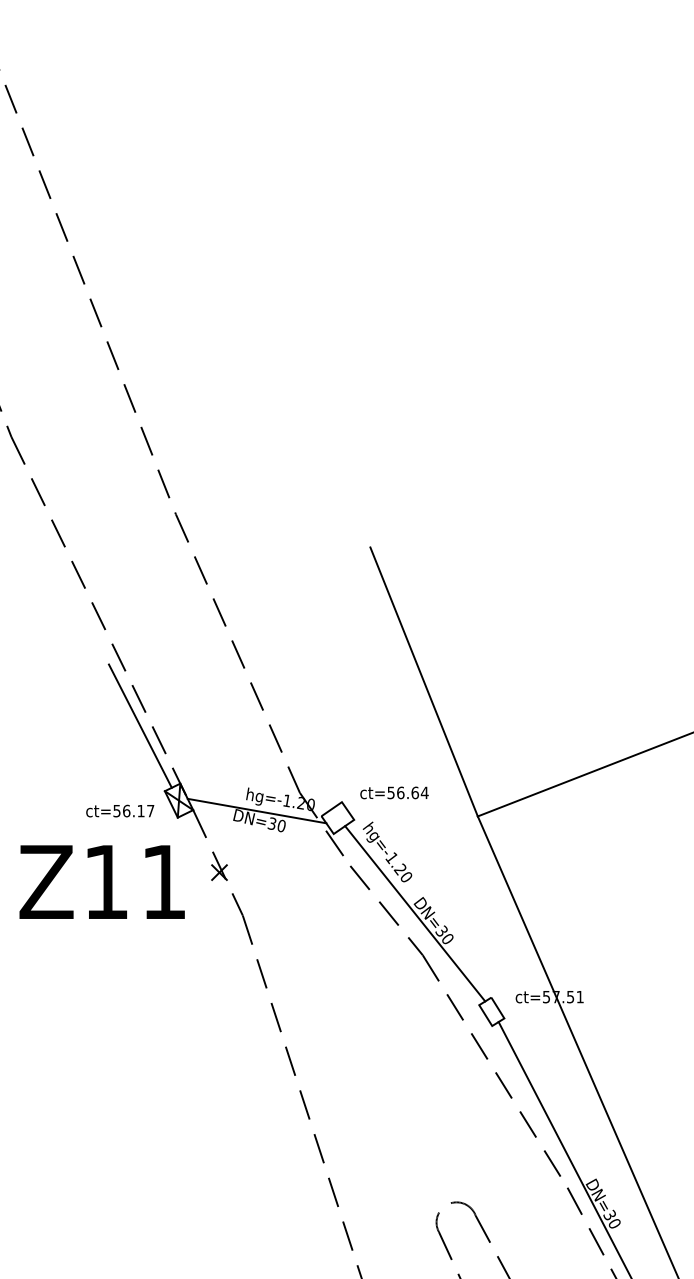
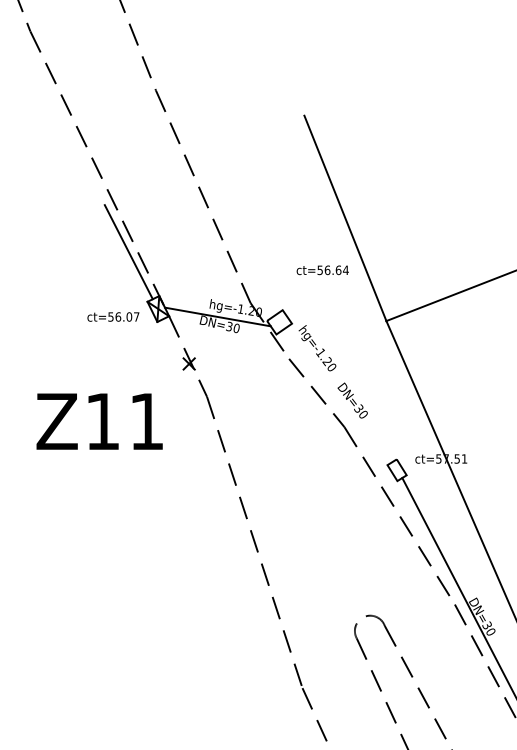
text: (394, 792) -> (322, 269), moved
text: (140, 810) -> (128, 316), ct=56.17 -> ct=56.07
text: (101, 881) -> (99, 421), moved
line: (415, 913) -> (338, 395), removed

